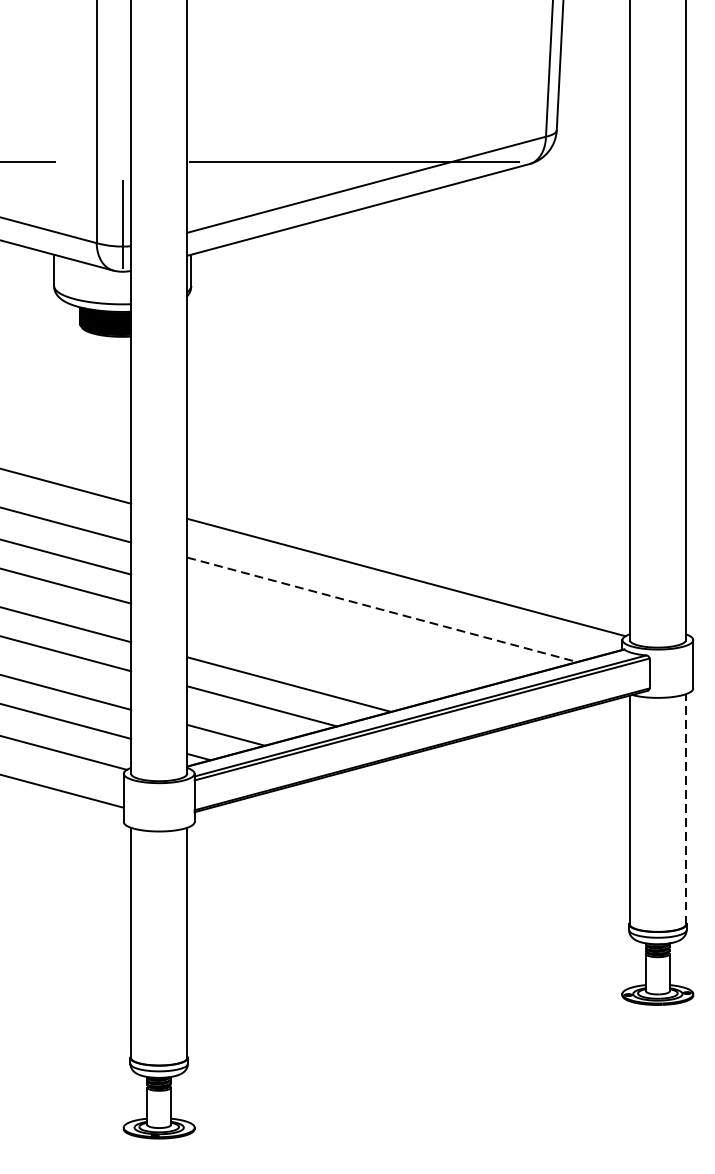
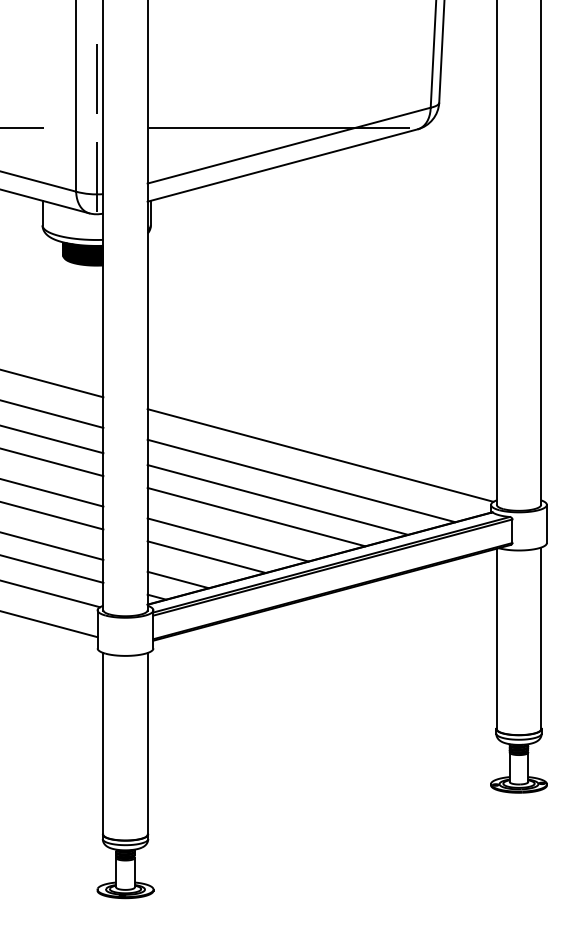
line: (122, 99) -> (96, 78), added
line: (382, 610) -> (301, 481), dashed -> solid
line: (351, 633) -> (277, 499), added
line: (325, 654) -> (256, 516), added
line: (686, 809) -> (541, 638), dashed -> solid

